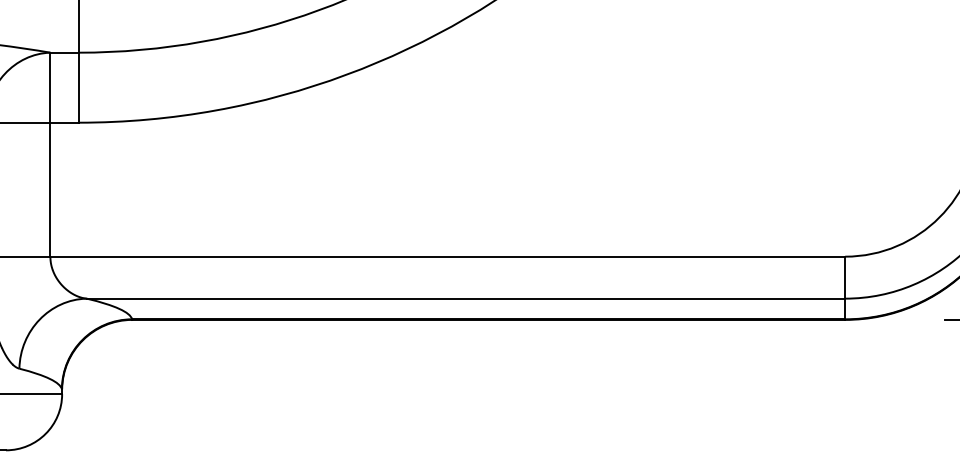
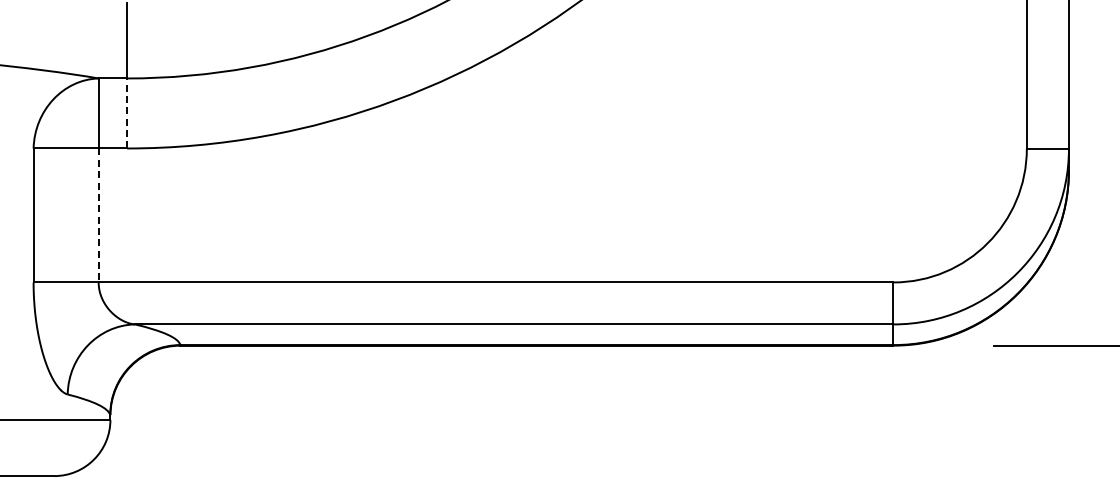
line: (79, 86) -> (127, 112), solid -> dashed
line: (50, 189) -> (98, 215), solid -> dashed

